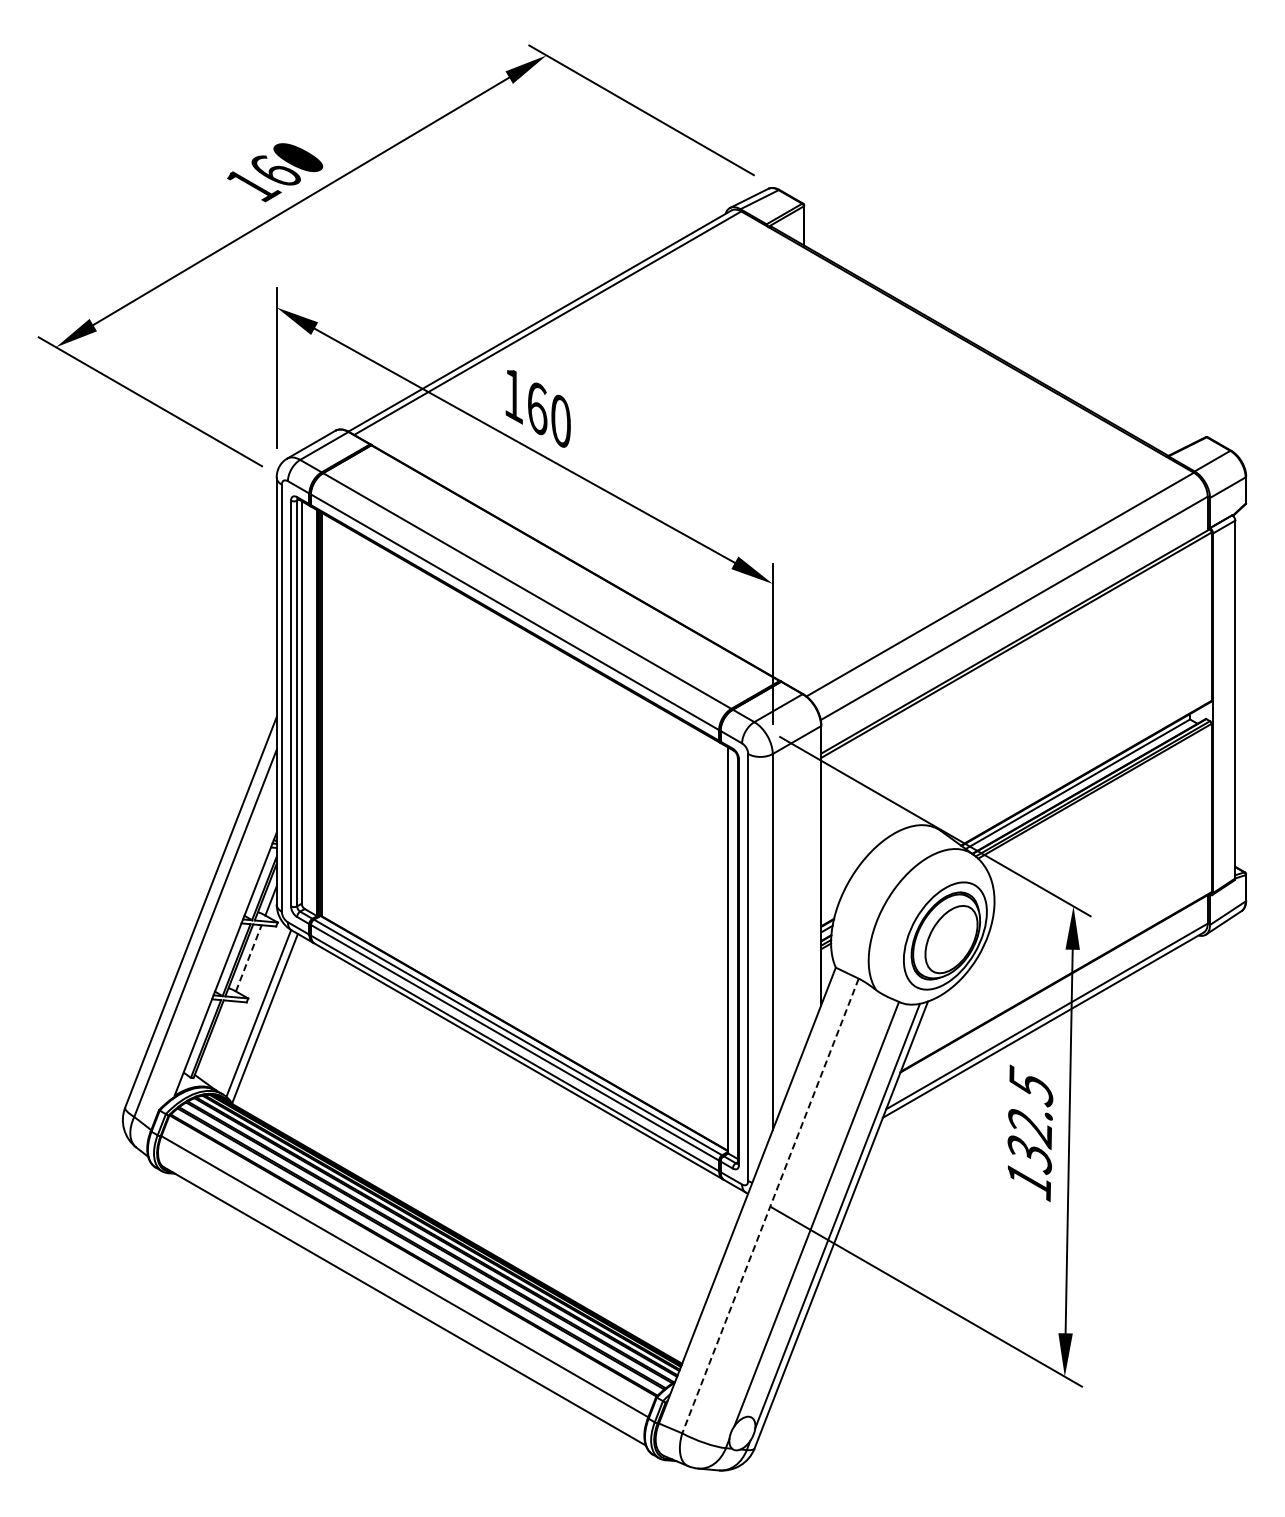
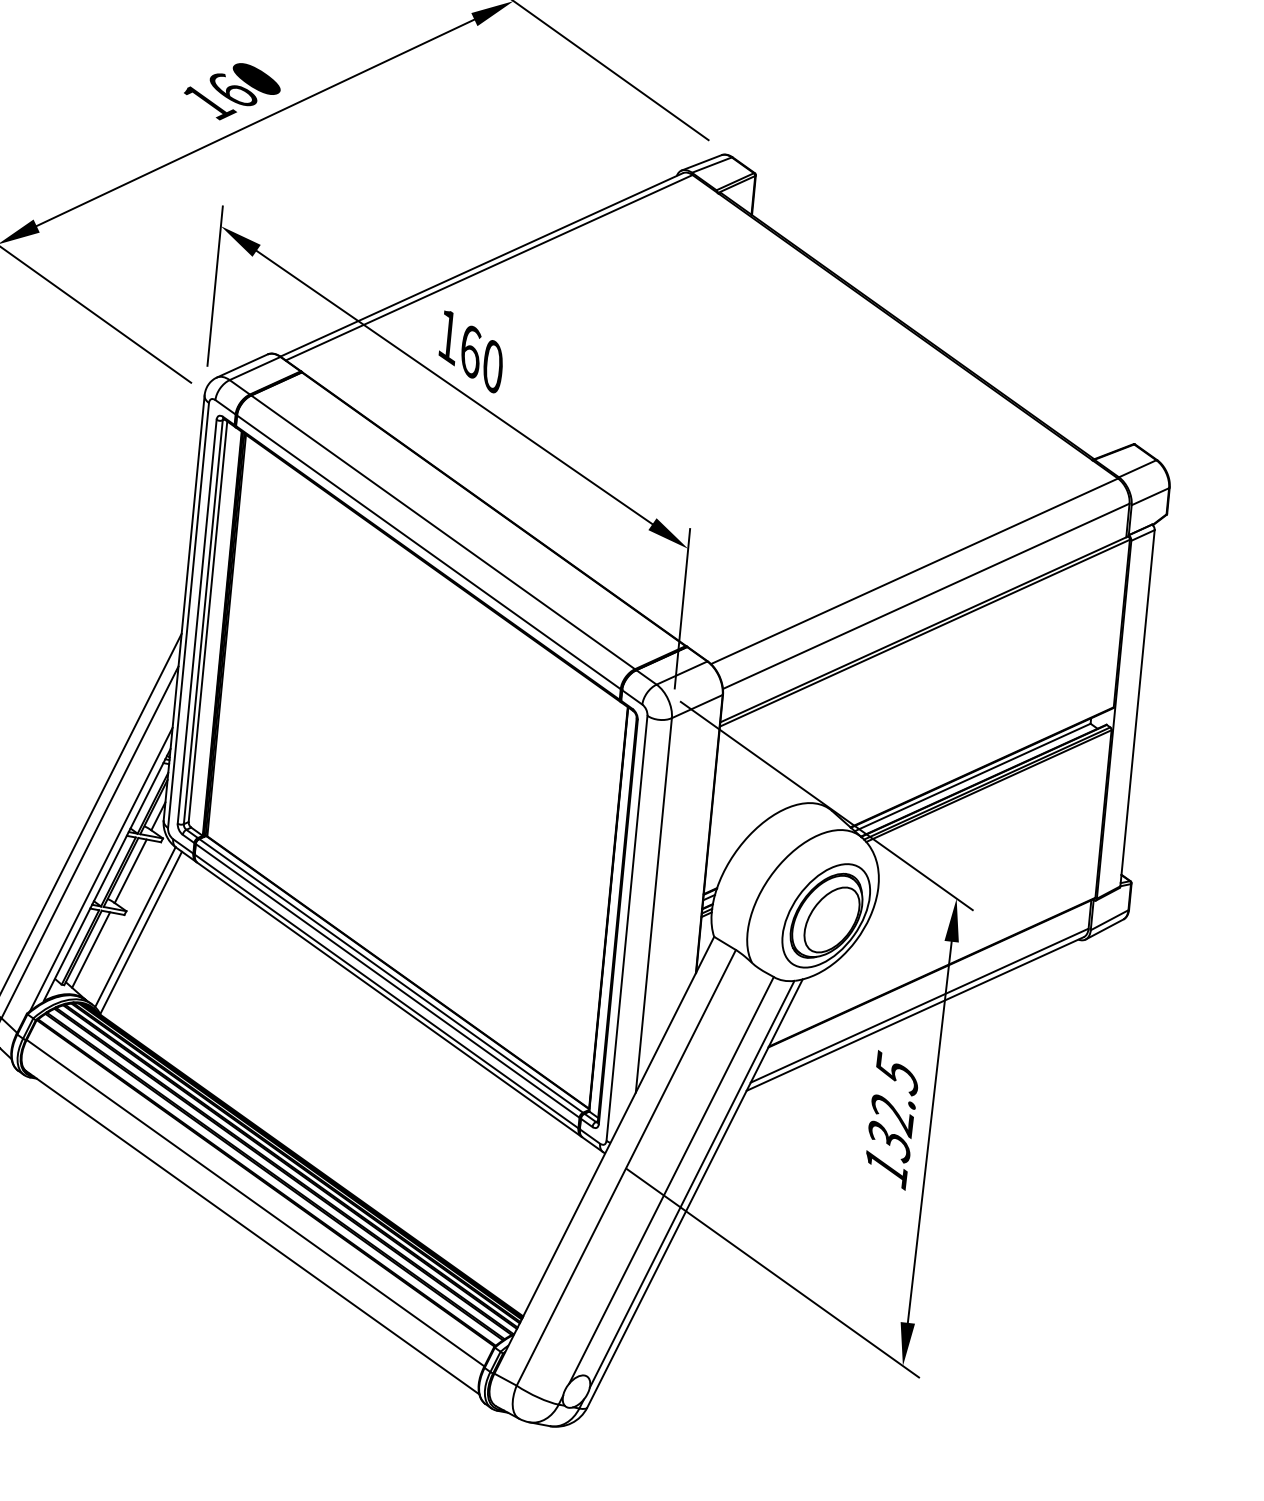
line: (248, 958) -> (130, 871), dashed -> solid
line: (218, 959) -> (100, 869), added
line: (216, 1040) -> (90, 949), added
line: (770, 1206) -> (626, 1168), dashed -> solid

